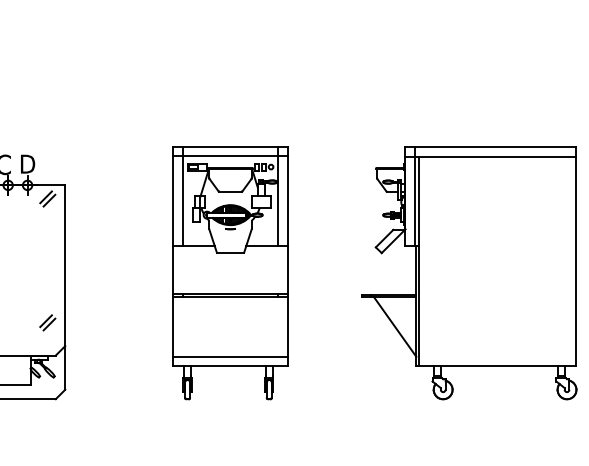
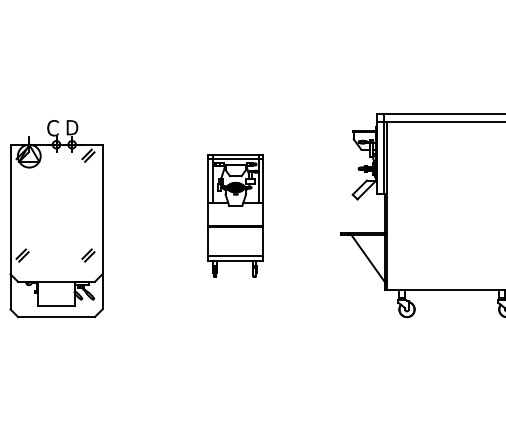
part: (230, 273) -> (235, 215), size x0.6

